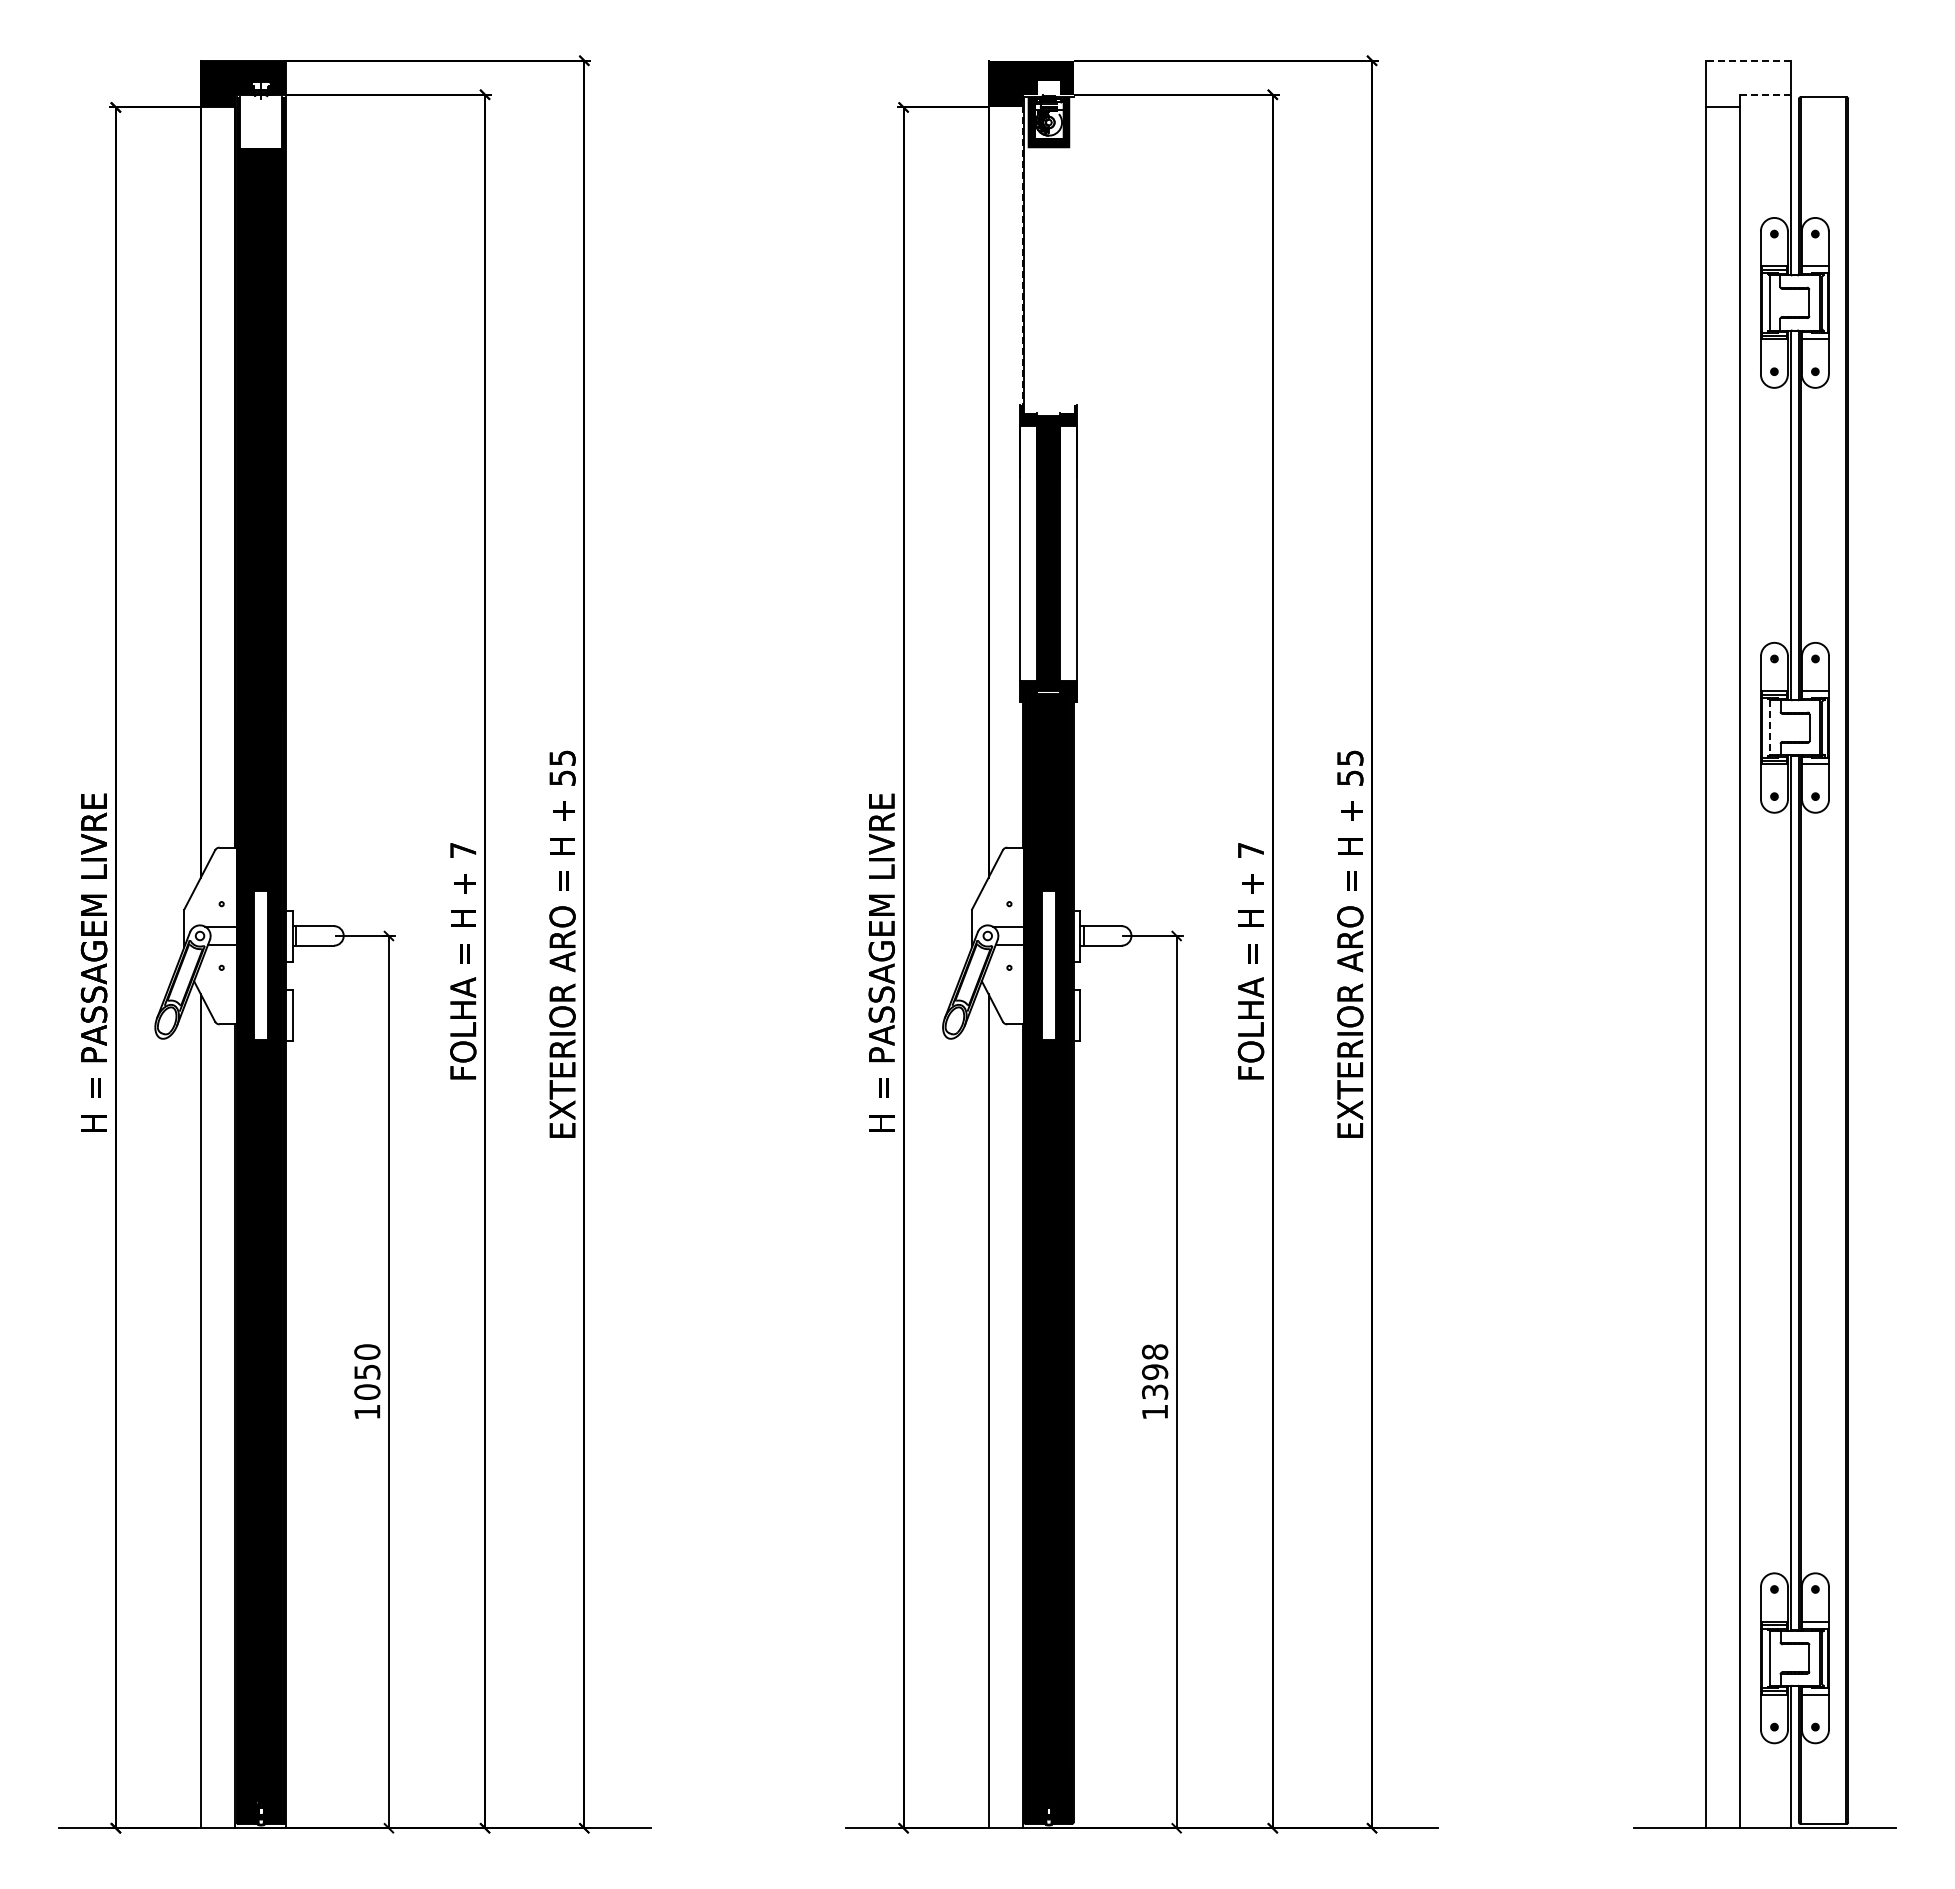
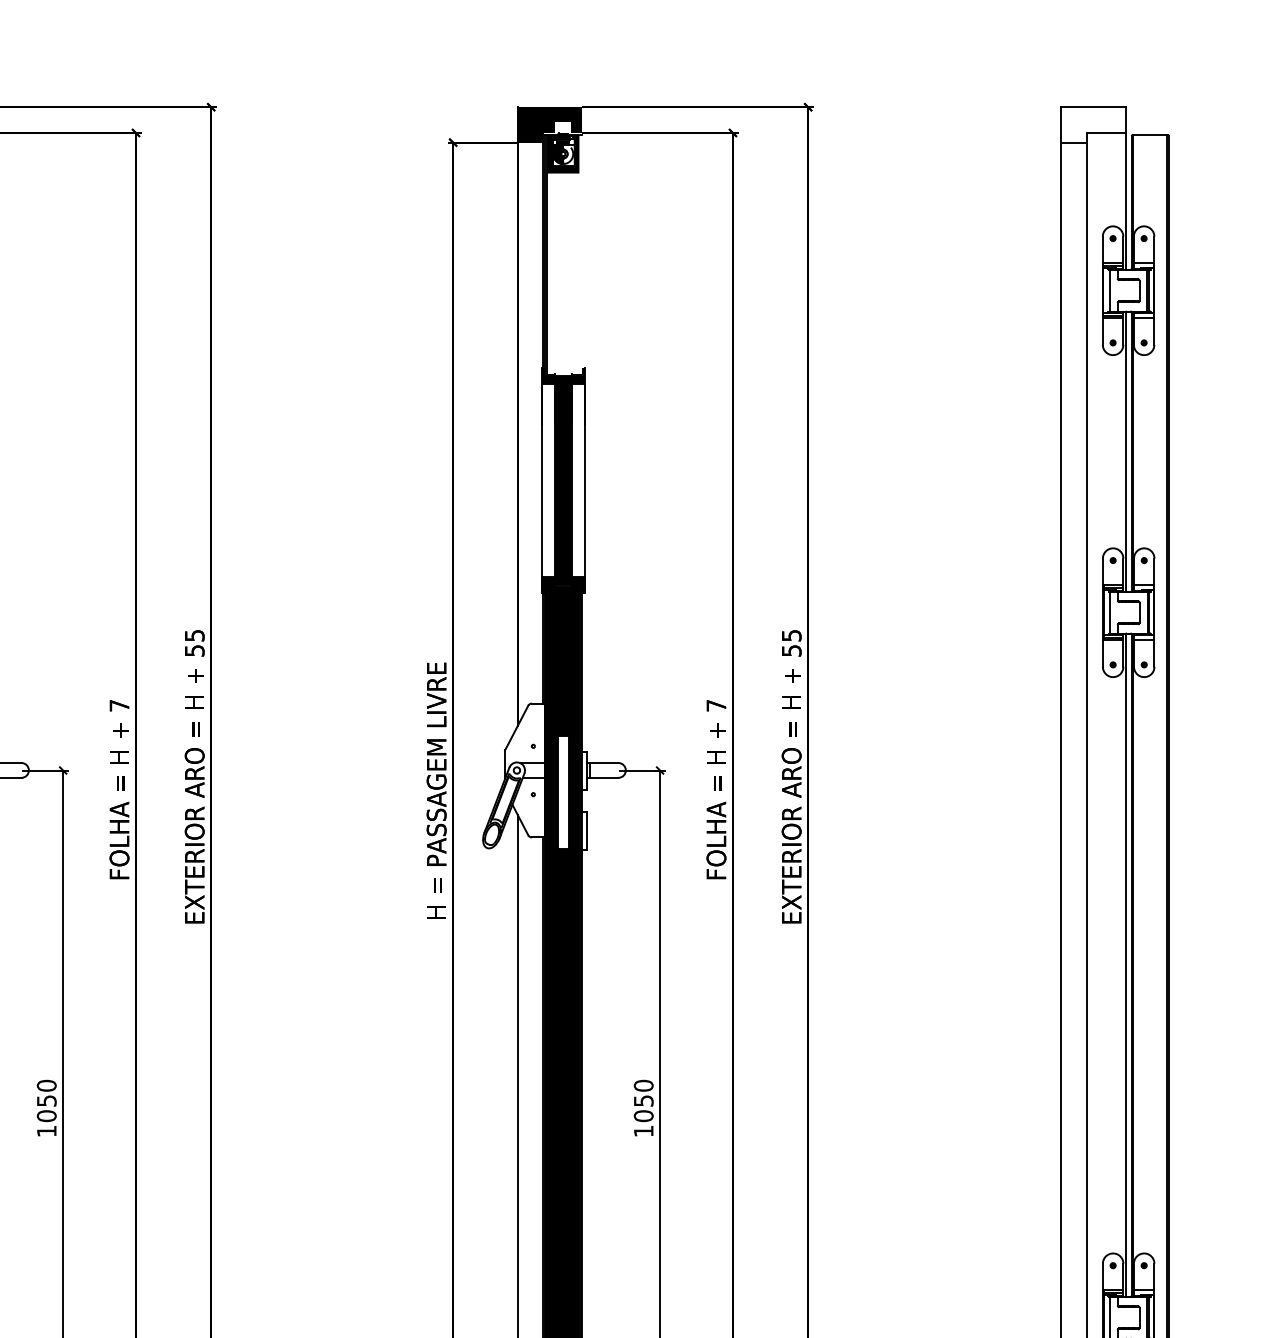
line: (1747, 60) -> (1092, 107), dashed -> solid
line: (1764, 94) -> (1105, 132), dashed -> solid
line: (1022, 250) -> (543, 251), dashed -> solid
line: (1027, 255) -> (547, 254), added
line: (1770, 727) -> (1110, 612), dashed -> solid
text: (1155, 1371) -> (644, 1100), 1398 -> 1050

